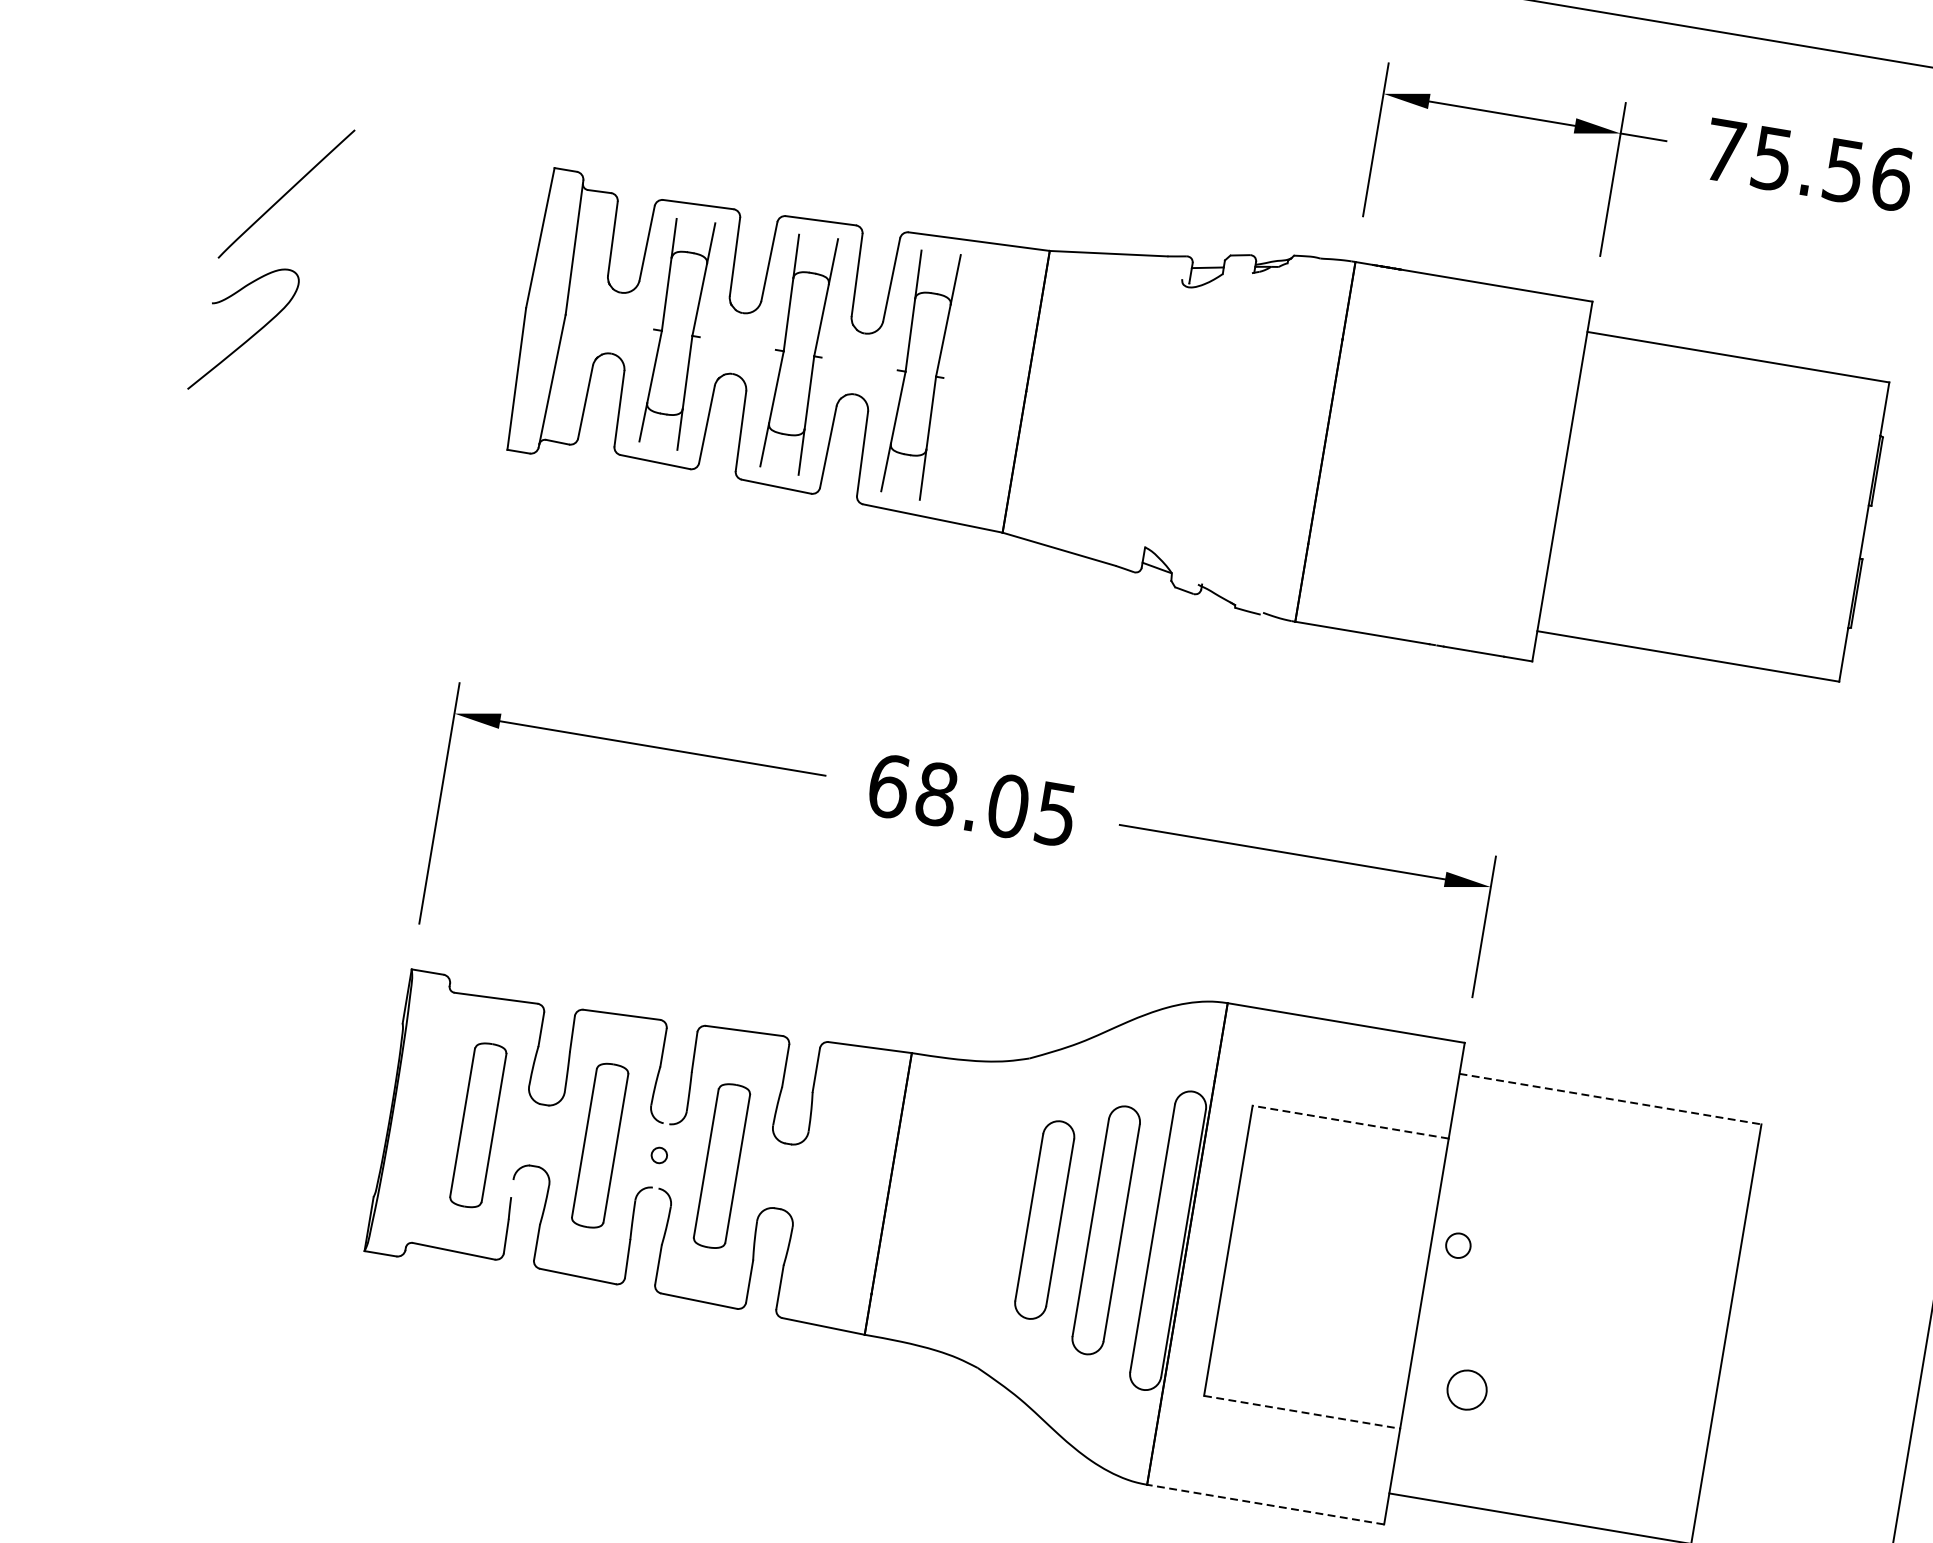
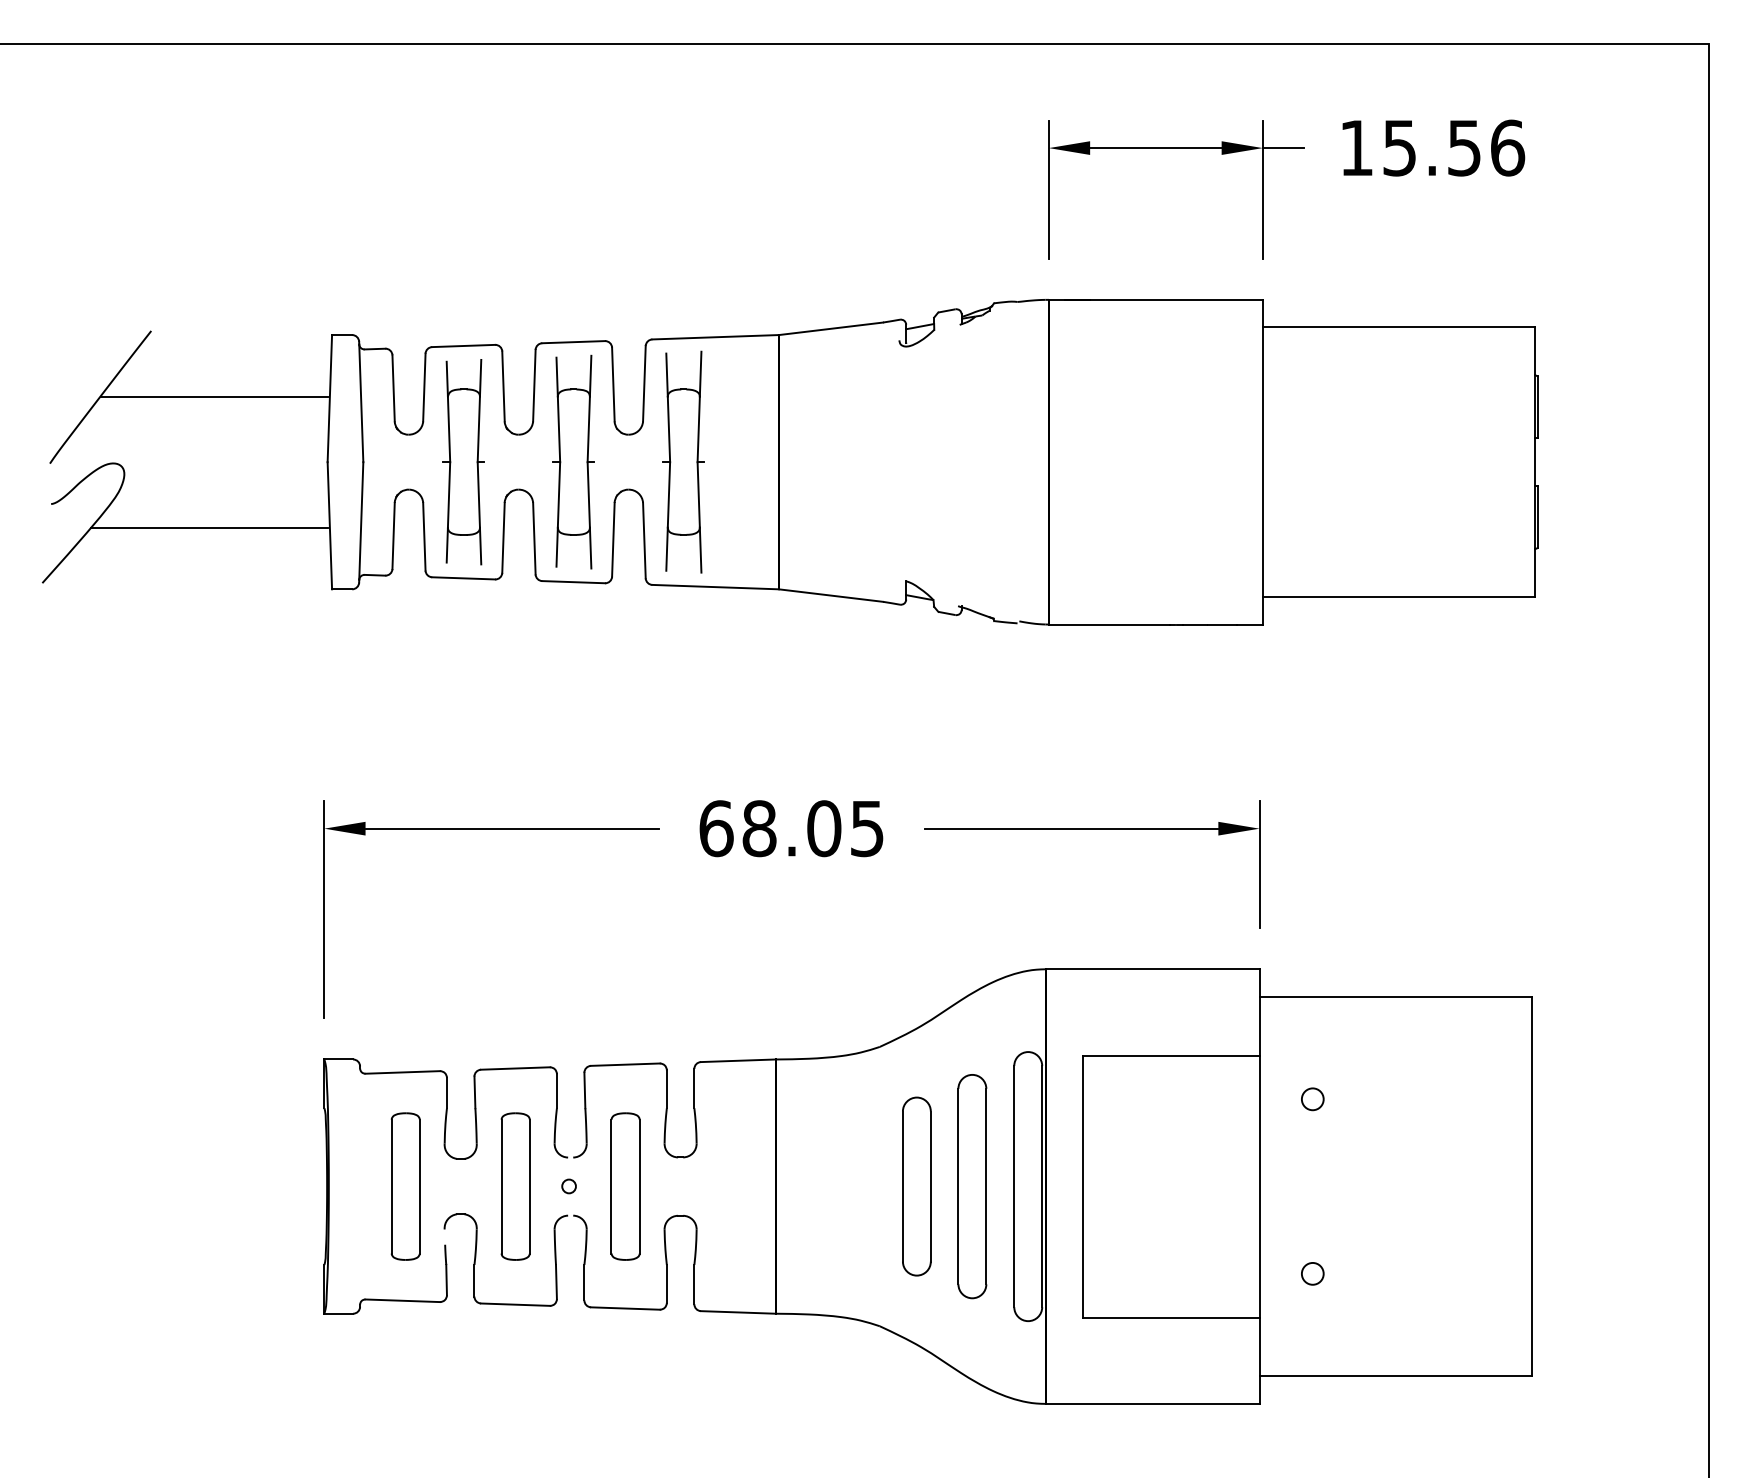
text: (1724, 150) -> (1356, 147), 75.56 -> 15.56
line: (411, 214) -> (213, 396), added
line: (383, 358) -> (209, 527), added
line: (1611, 1099) -> (1396, 997), dashed -> solid
line: (1350, 1121) -> (1170, 1055), dashed -> solid
circle: (1458, 1245) -> (1312, 1099), moved
circle: (1466, 1389) -> (1312, 1273), size x0.62
line: (1302, 1412) -> (1171, 1317), dashed -> solid
line: (1265, 1504) -> (1152, 1403), dashed -> solid

